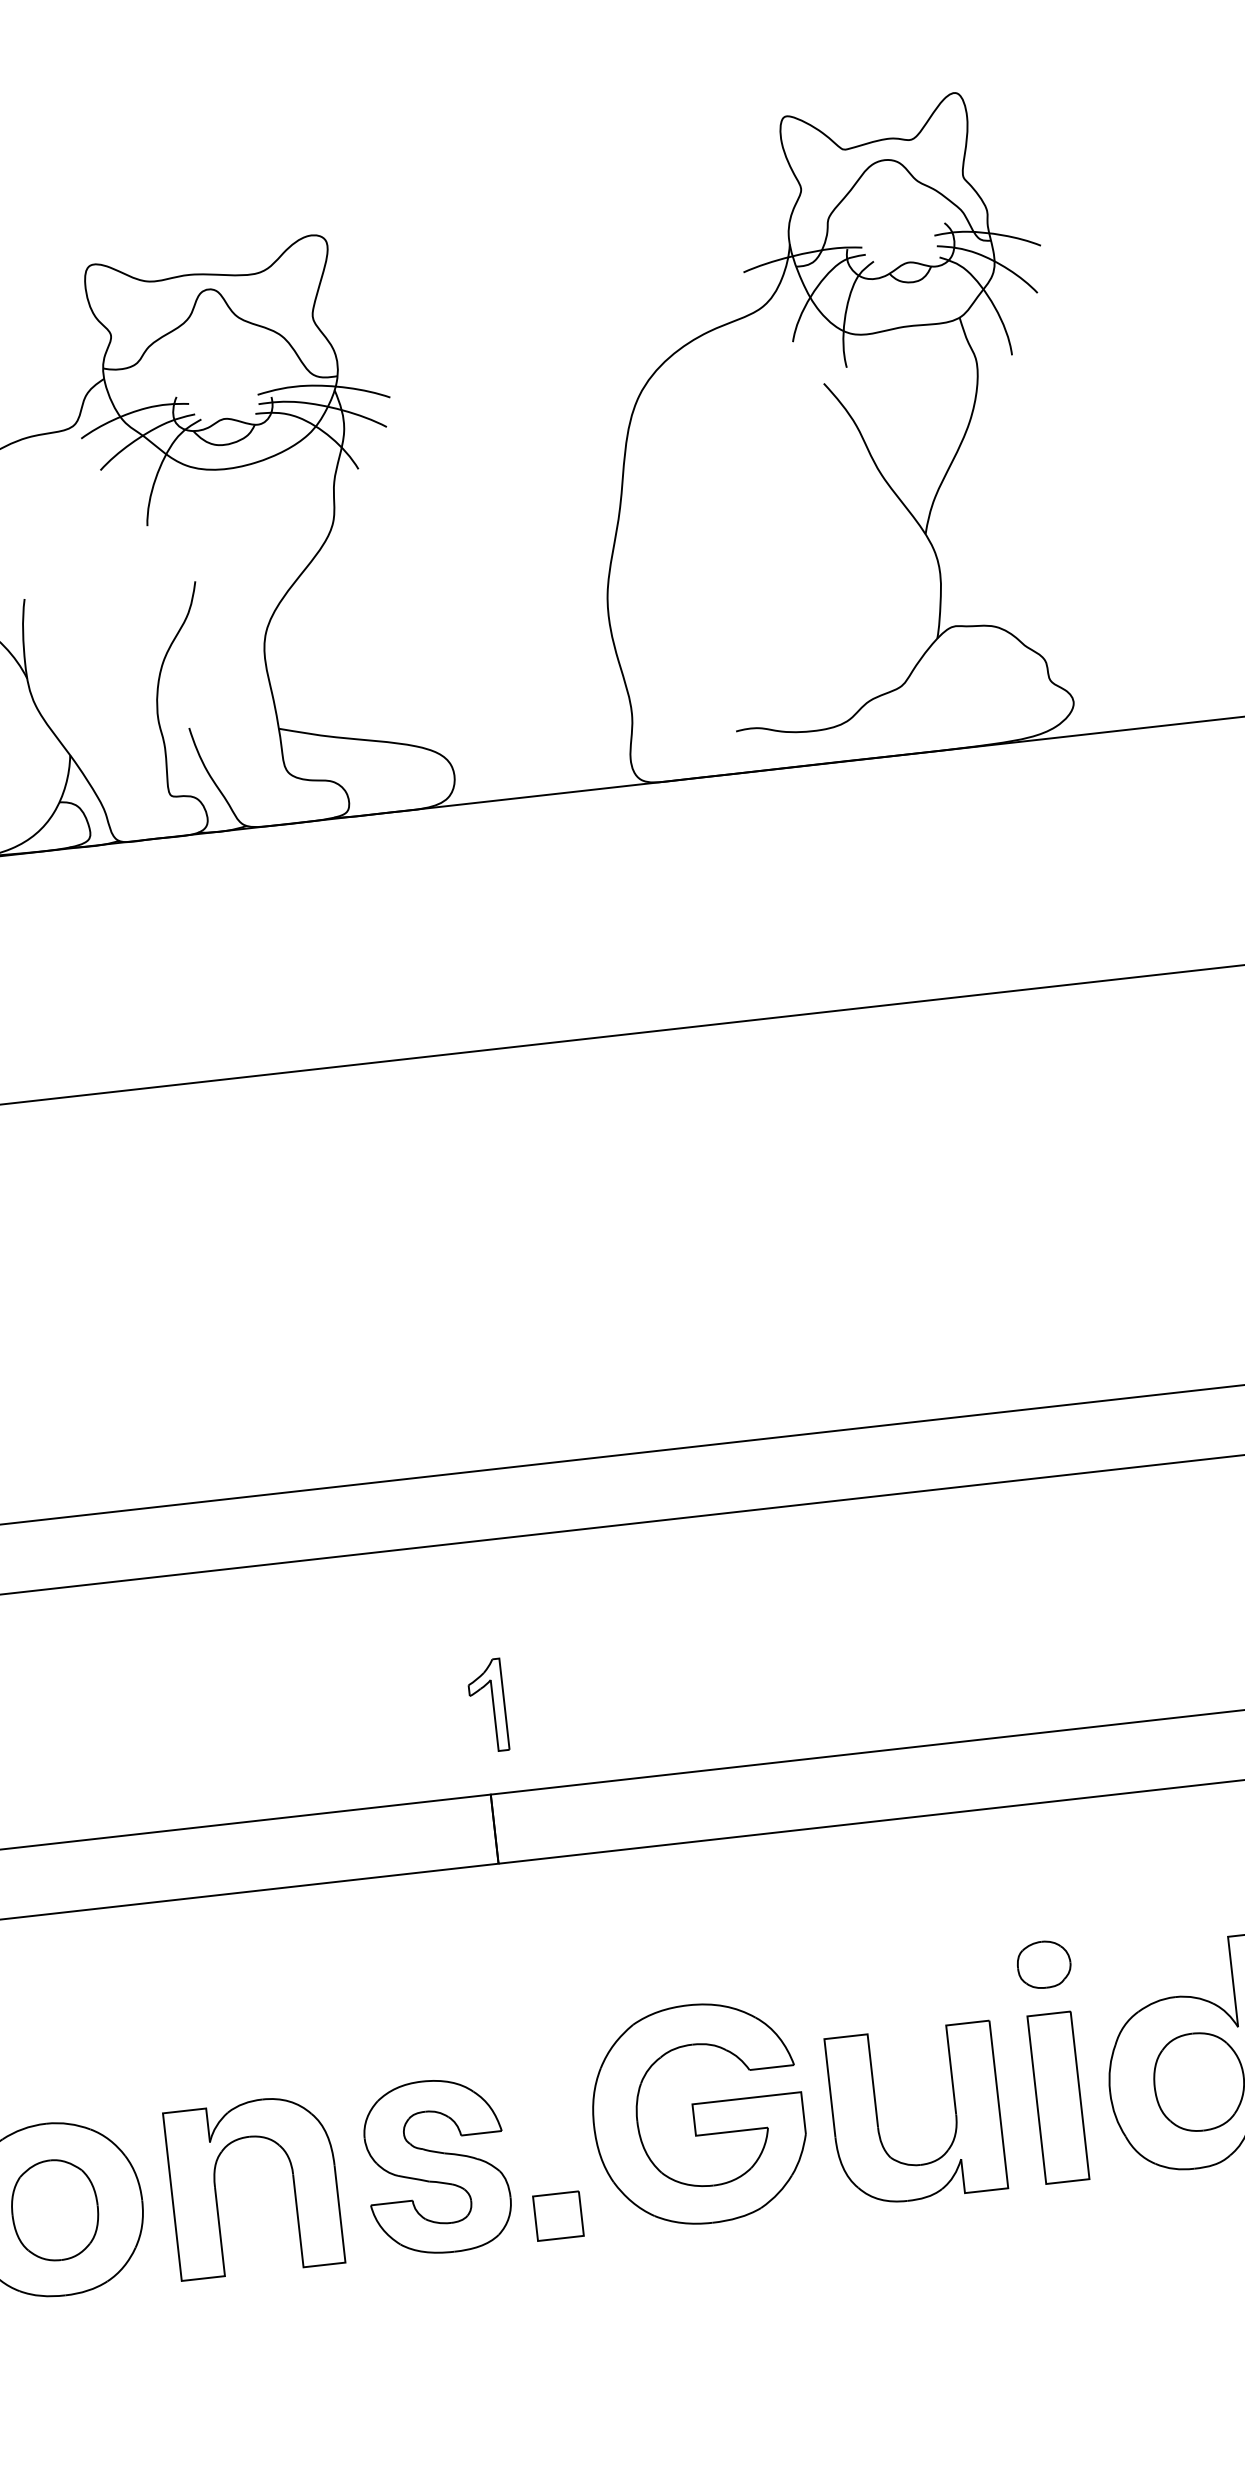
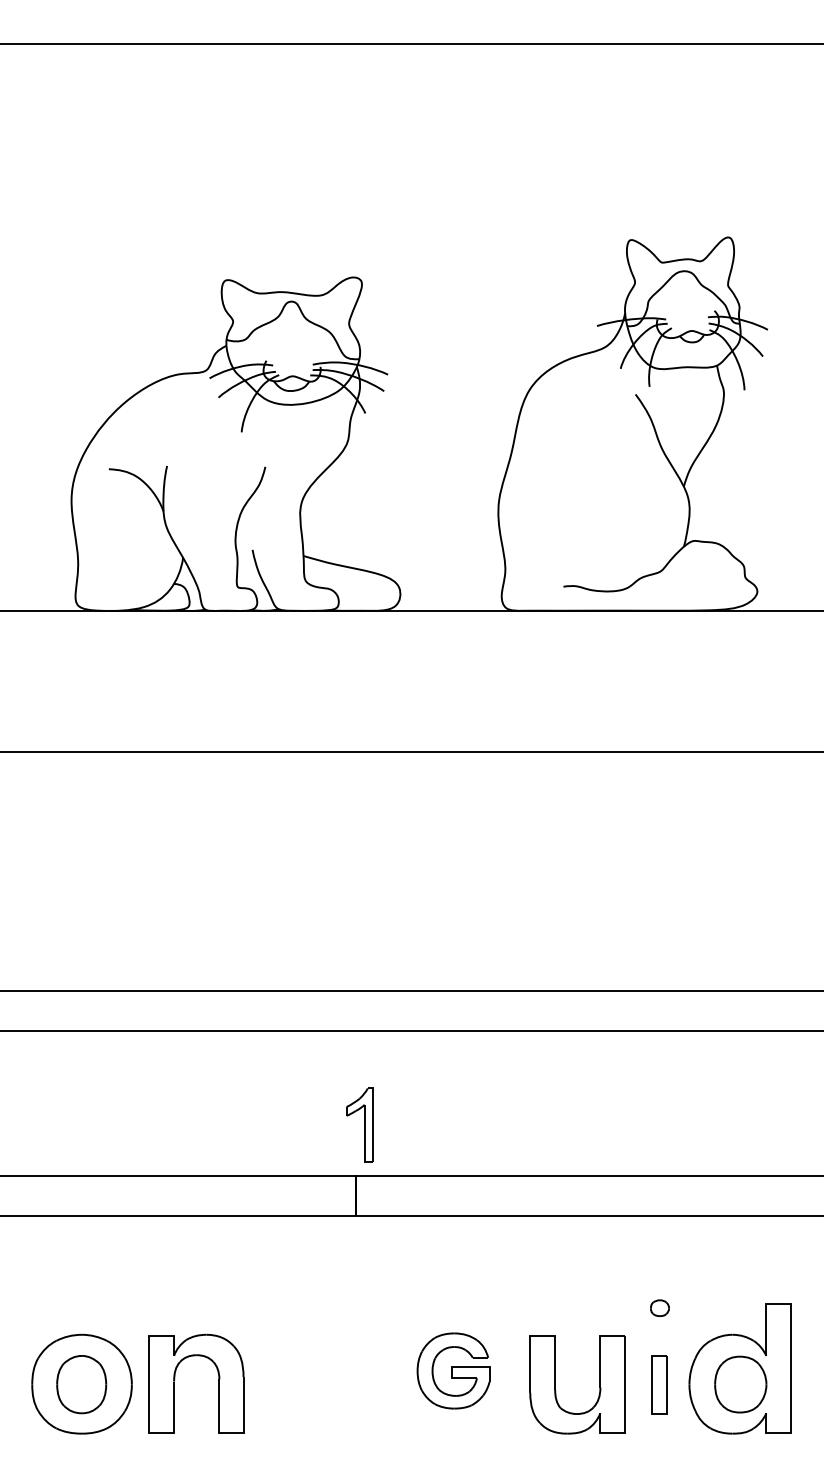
part: (486, 1706) -> (359, 1125), size x1.4
part: (1043, 1965) -> (659, 1308), size x0.6
part: (1058, 2097) -> (659, 1384), size x0.6
part: (697, 2113) -> (453, 1370), size x0.6
part: (436, 2165) -> (301, 1383), removed
part: (558, 2215) -> (367, 1419), removed

